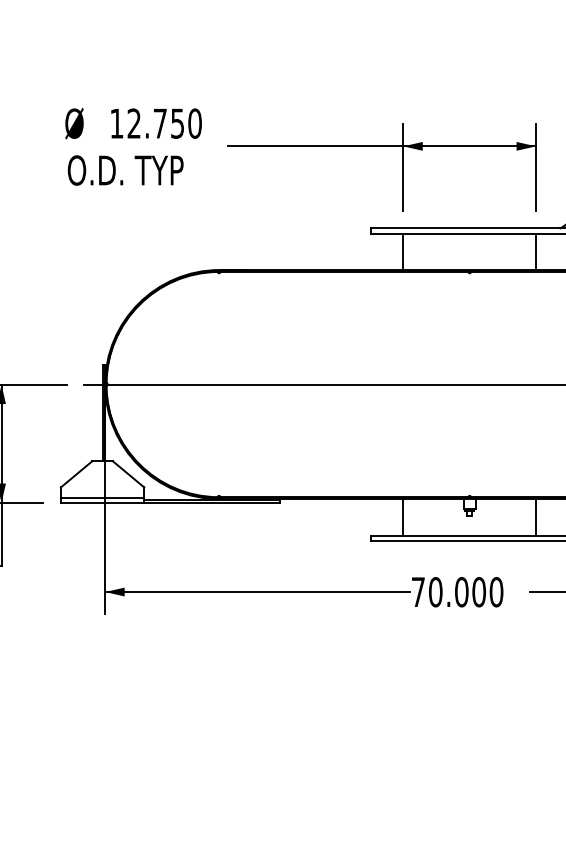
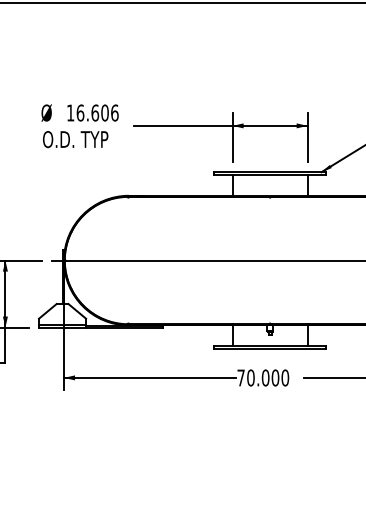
text: (164, 122) -> (97, 112), 12.750 -> 16.606

